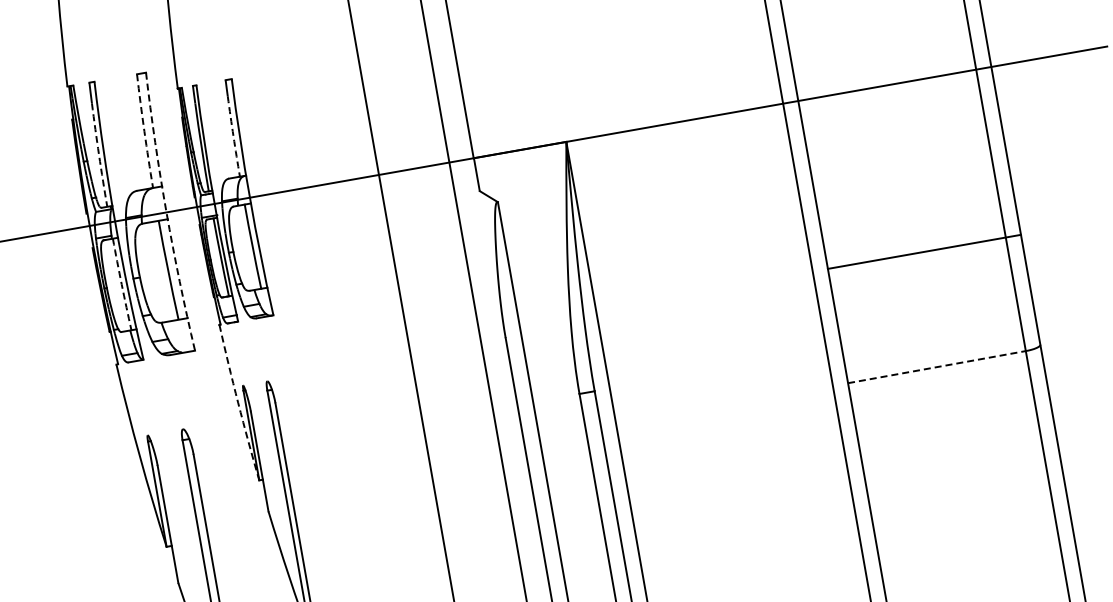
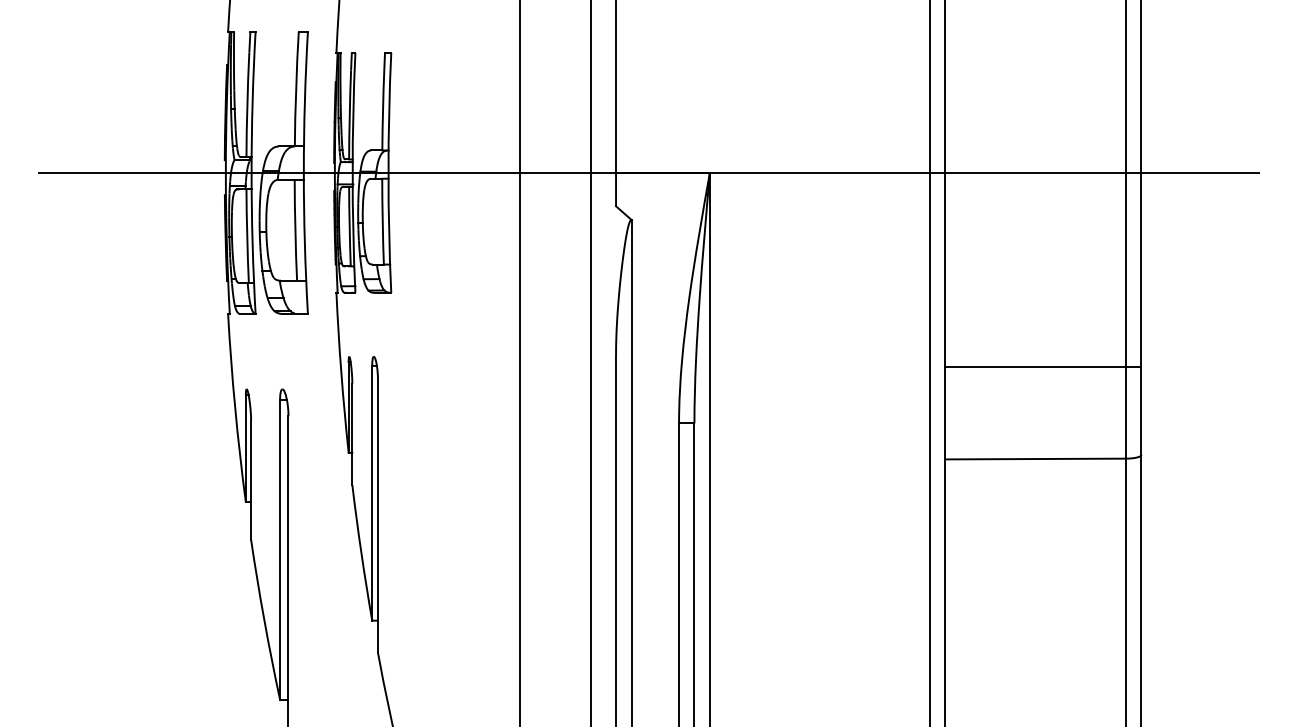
arc: (144, 131) -> (296, 89), dashed -> solid
arc: (233, 136) -> (383, 109), dashed -> solid
arc: (99, 154) -> (247, 104), dashed -> solid
arc: (166, 212) -> (303, 172), dashed -> solid
line: (924, 252) -> (1043, 367), moved
arc: (122, 284) -> (247, 236), dashed -> solid
line: (937, 367) -> (1036, 459), dashed -> solid
arc: (238, 402) -> (341, 372), dashed -> solid

